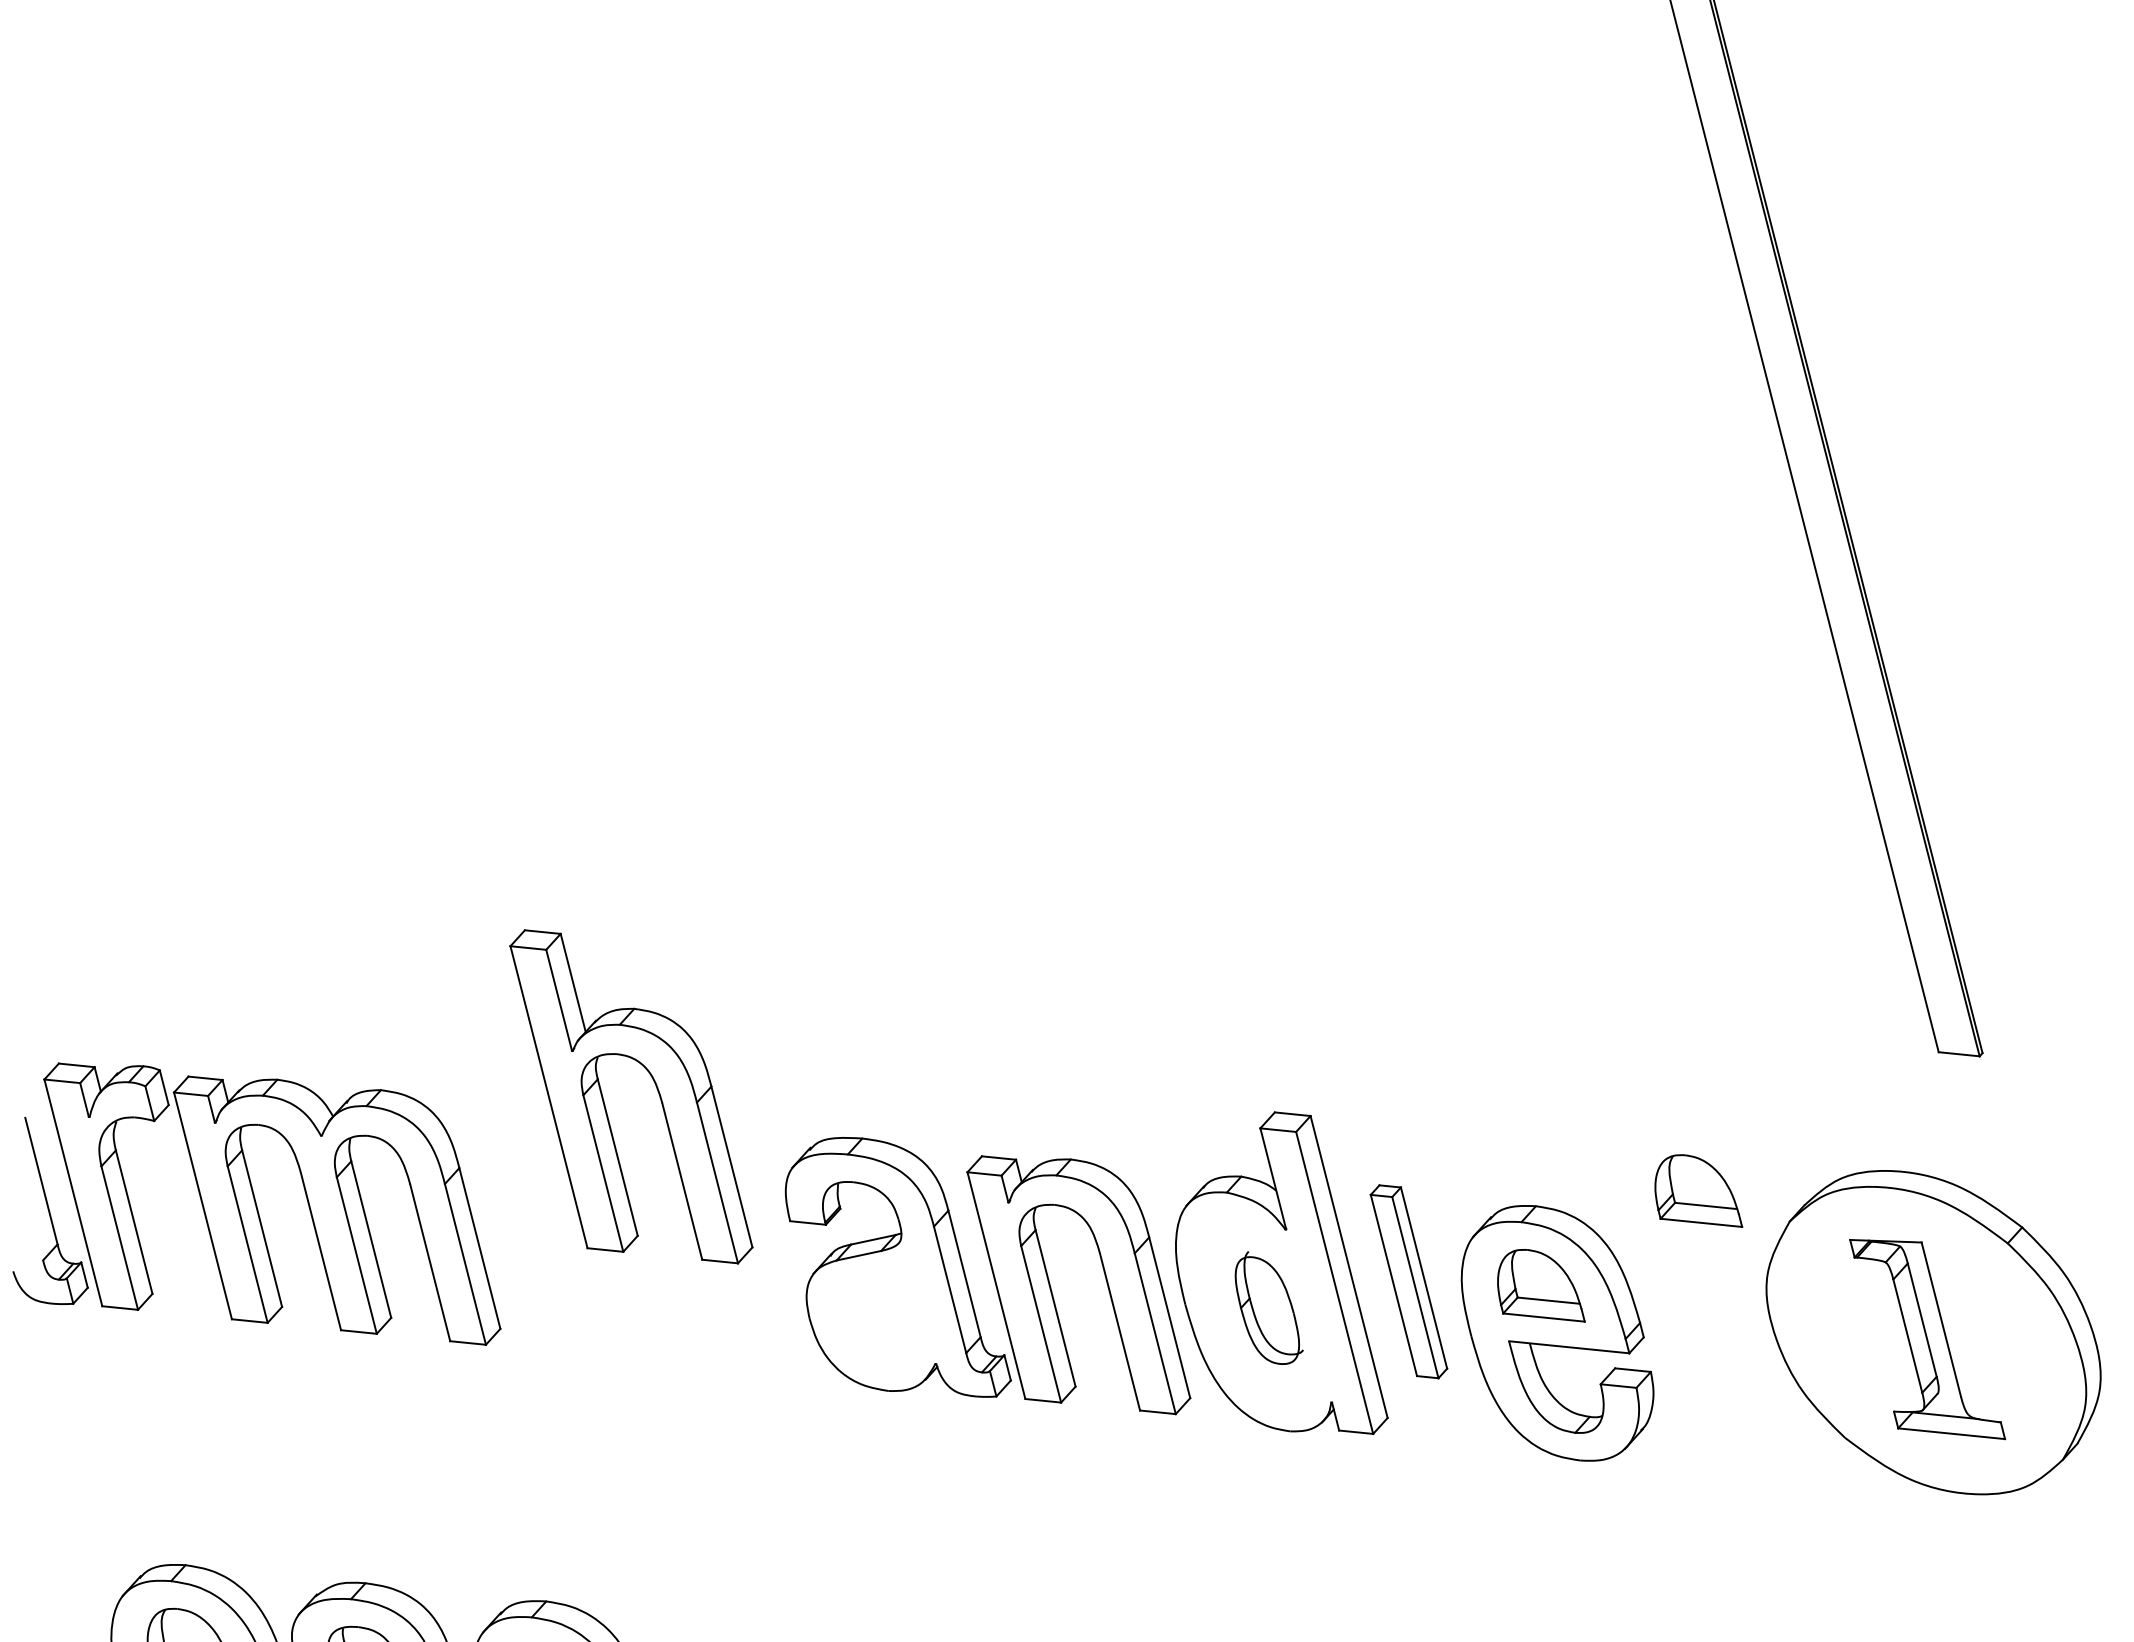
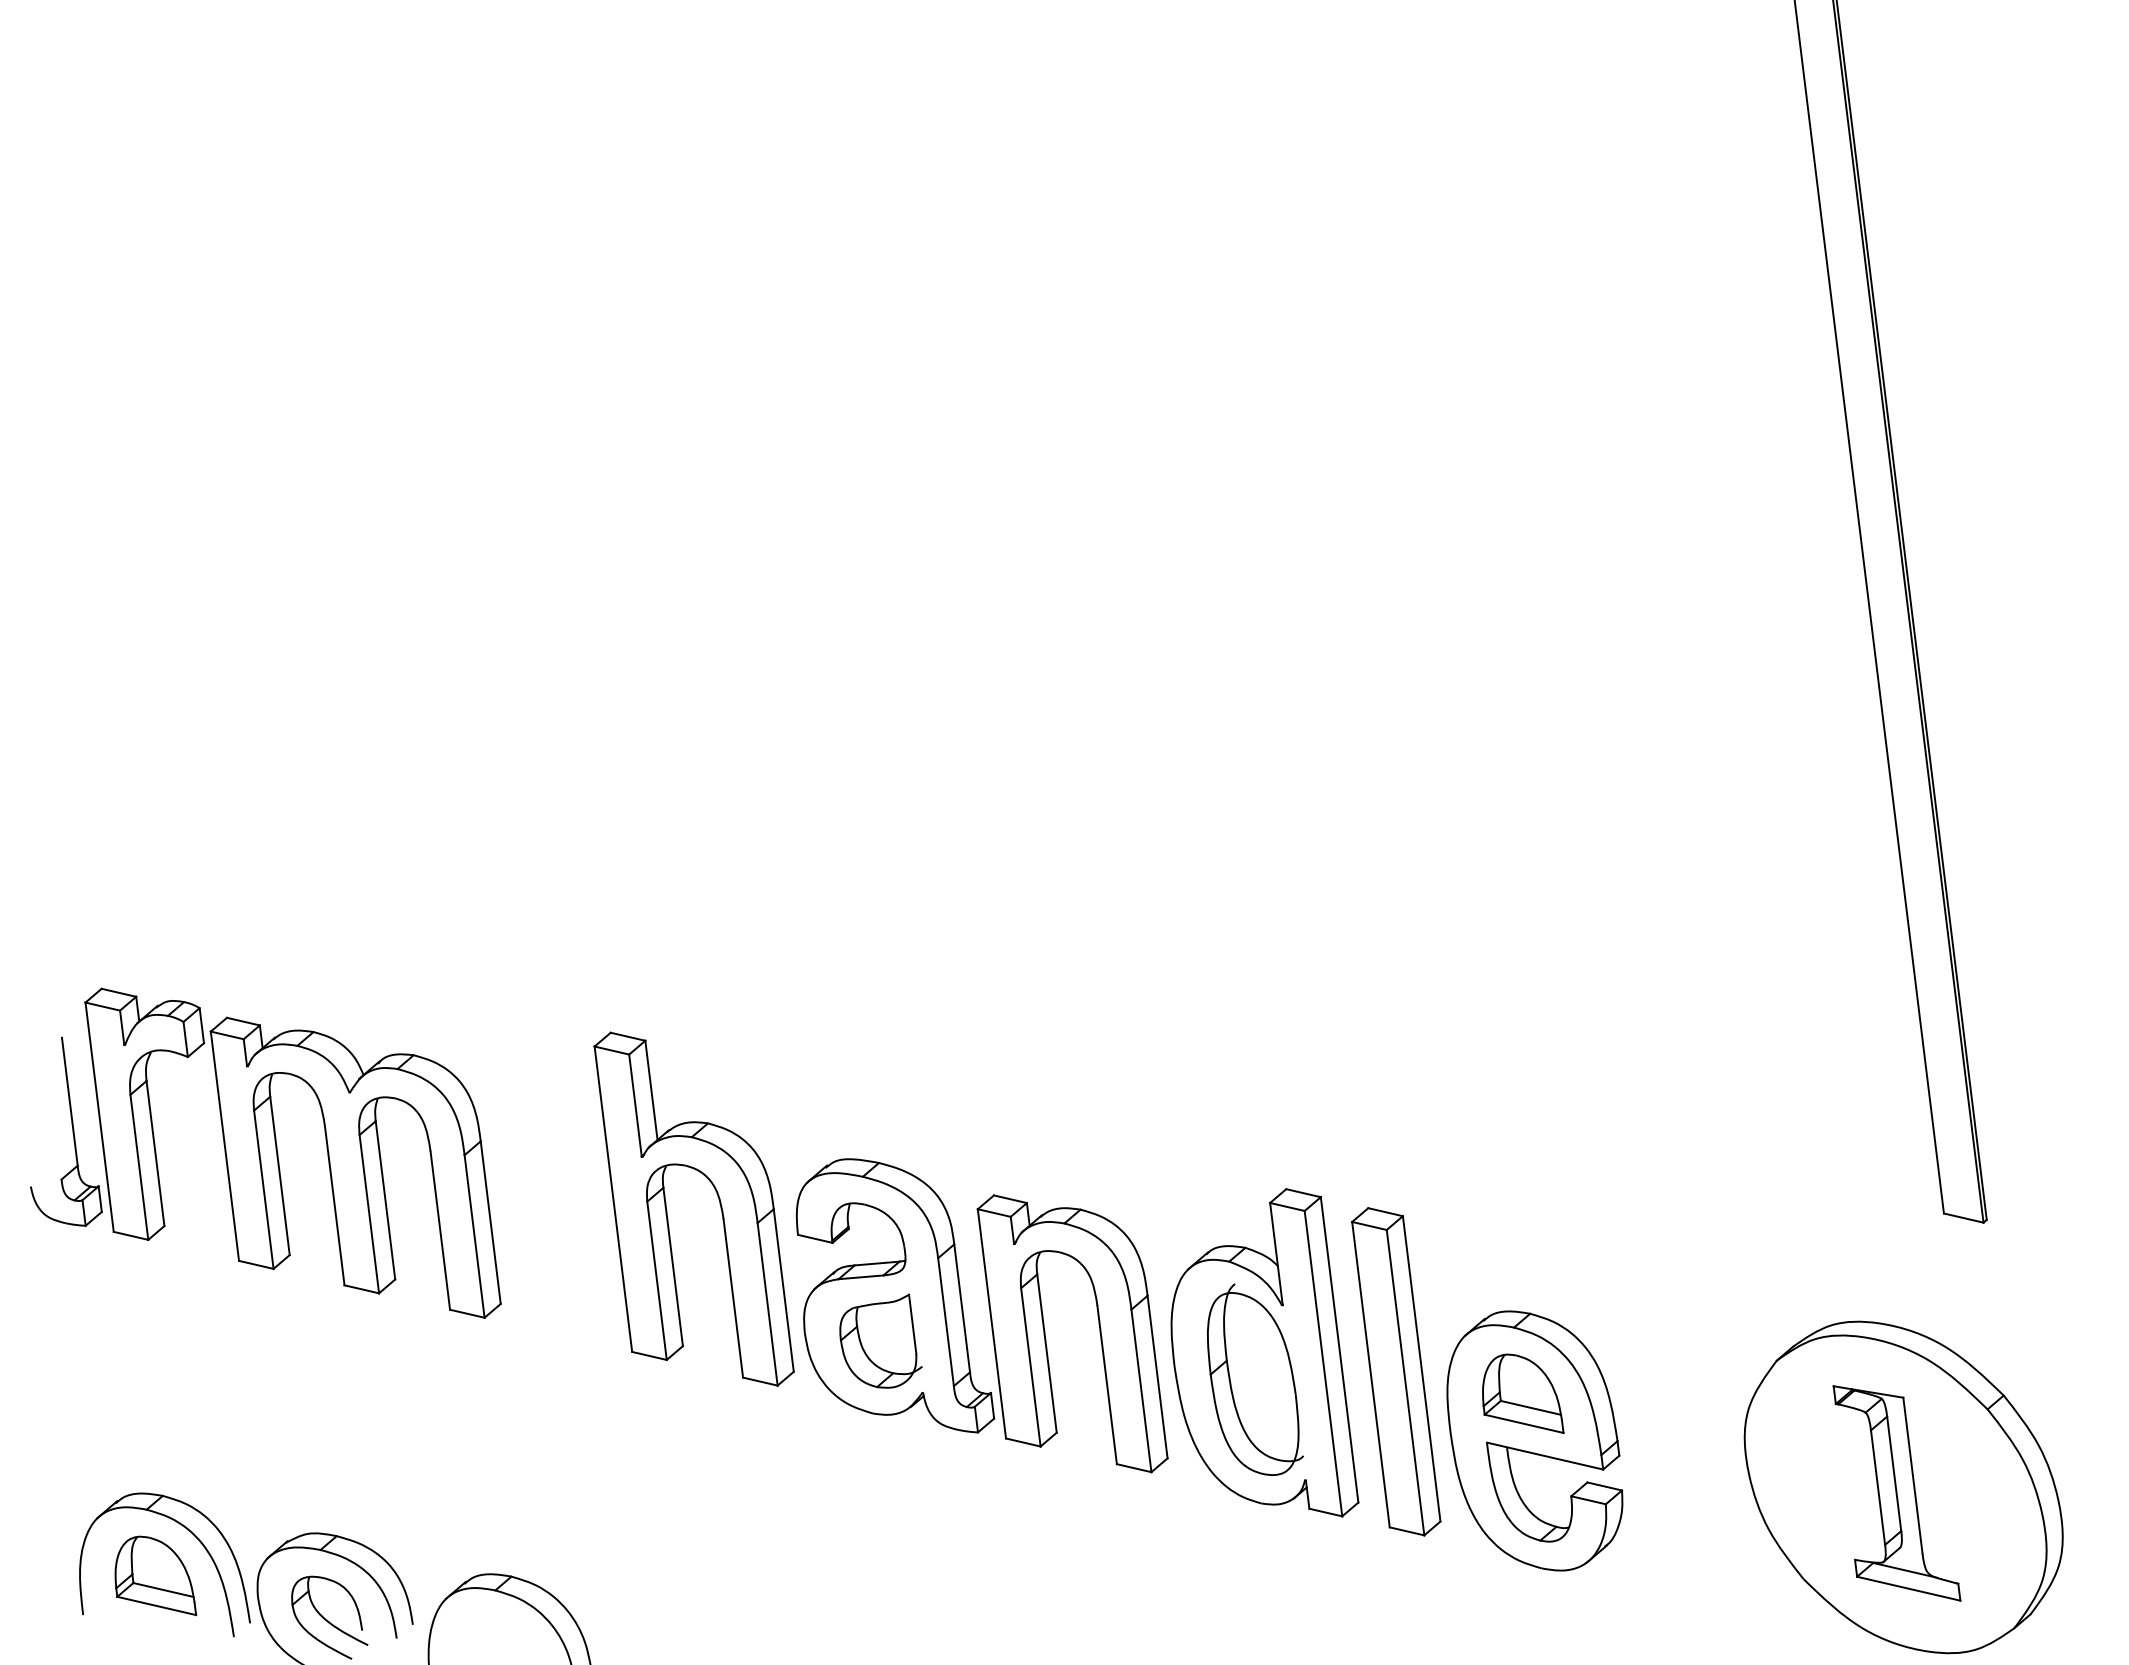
part: (604, 1101) -> (667, 1210), moved
part: (1696, 1192) -> (1689, 1320), removed
part: (1409, 1281) -> (1396, 1371), size x1.67
part: (1268, 1307) -> (1255, 1379), size x1.67
part: (886, 1316) -> (880, 1340), added

